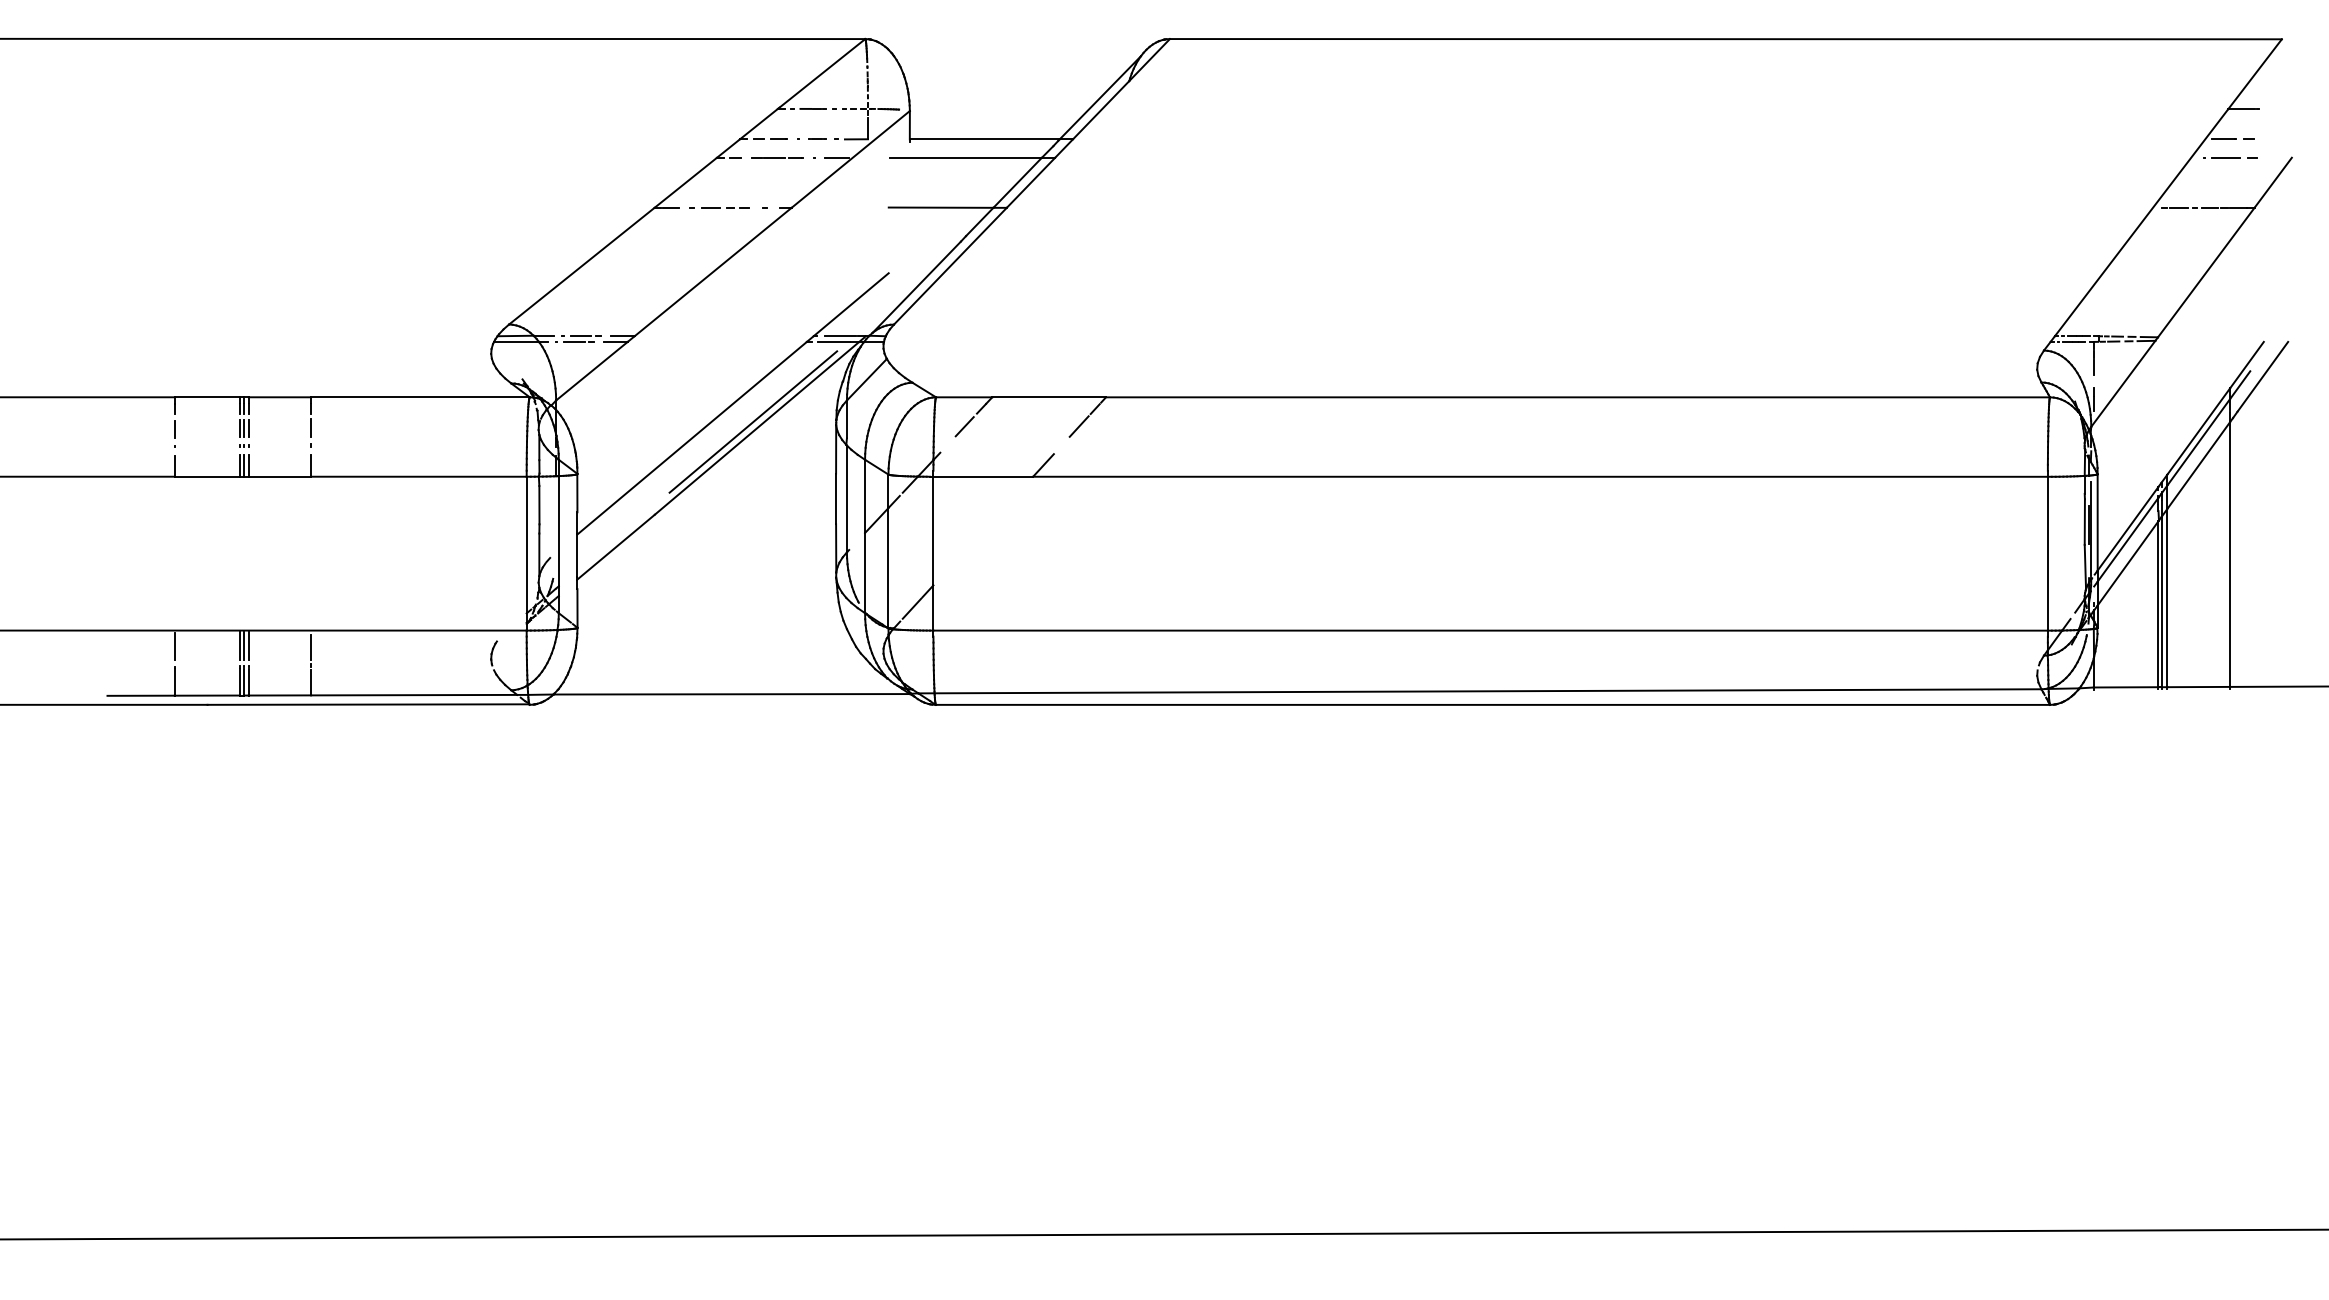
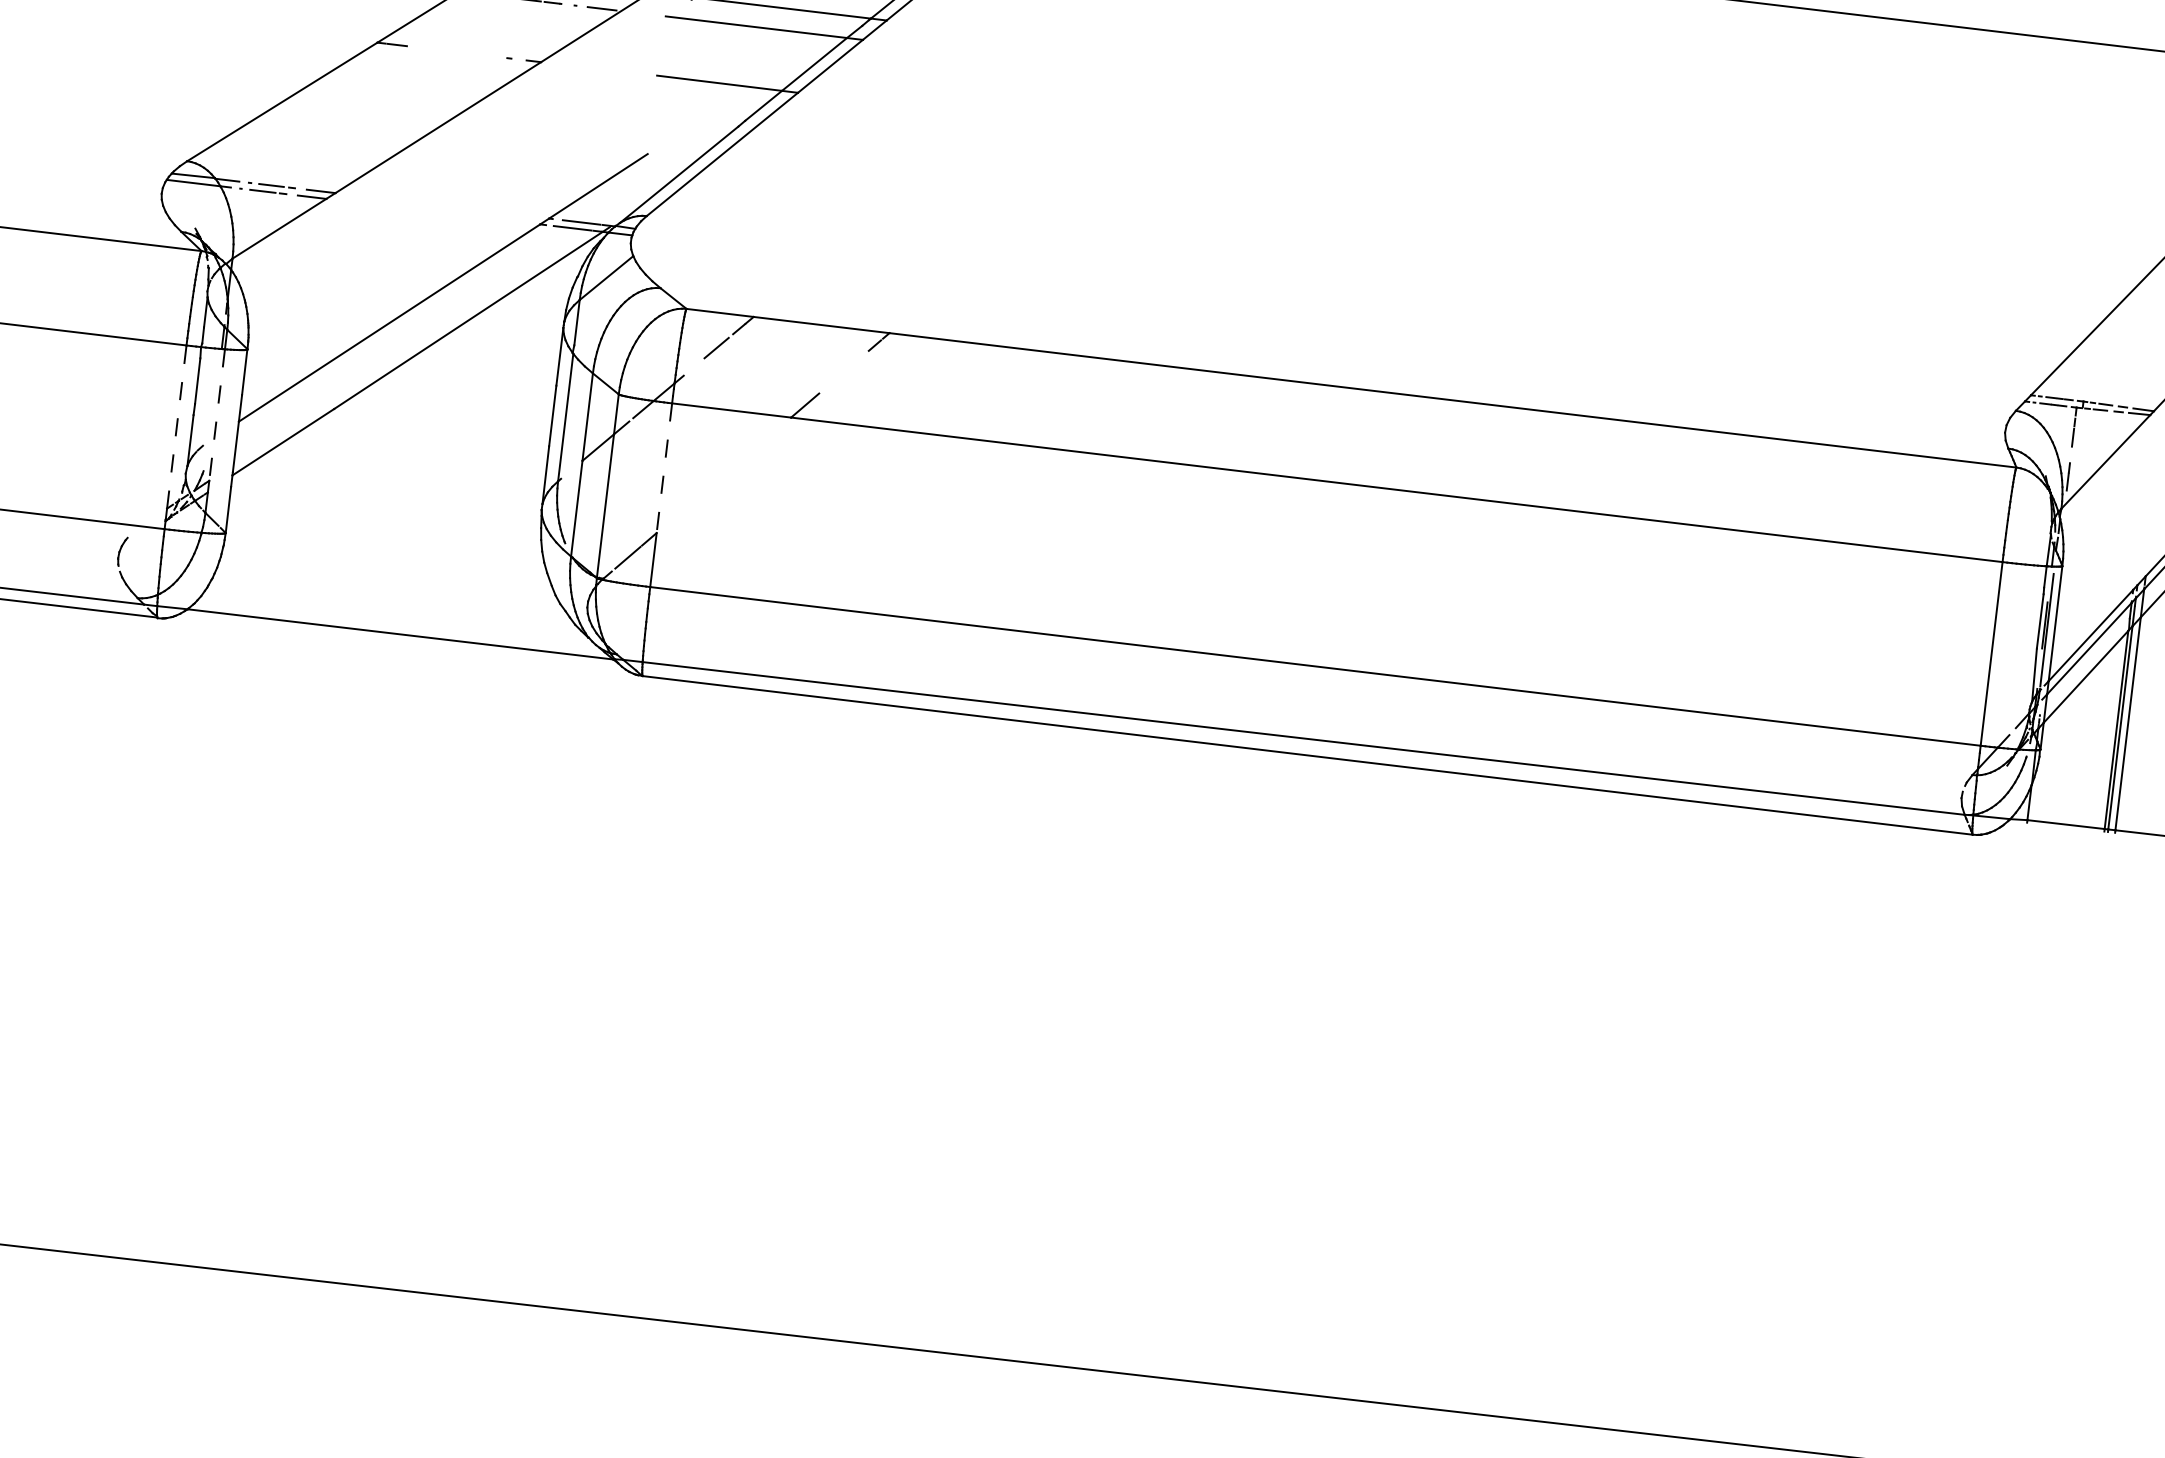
line: (719, 207) -> (455, 51), removed
line: (753, 421) -> (465, 311), removed
line: (1078, 426) -> (852, 364), removed
line: (558, 531) -> (216, 415), solid -> dashed
line: (933, 531) -> (664, 468), solid -> dashed
line: (526, 544) -> (176, 426), solid -> dashed

